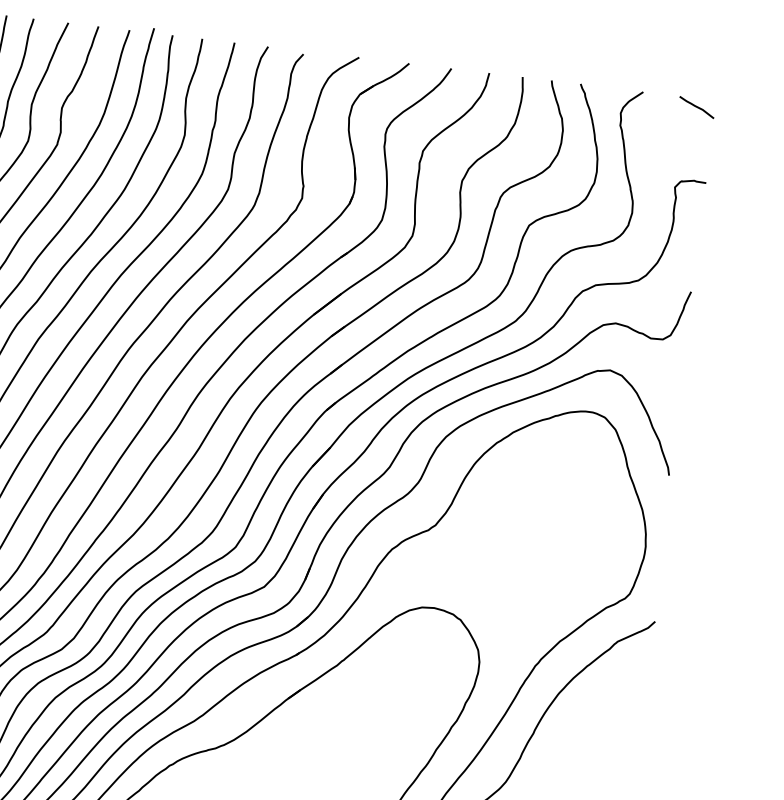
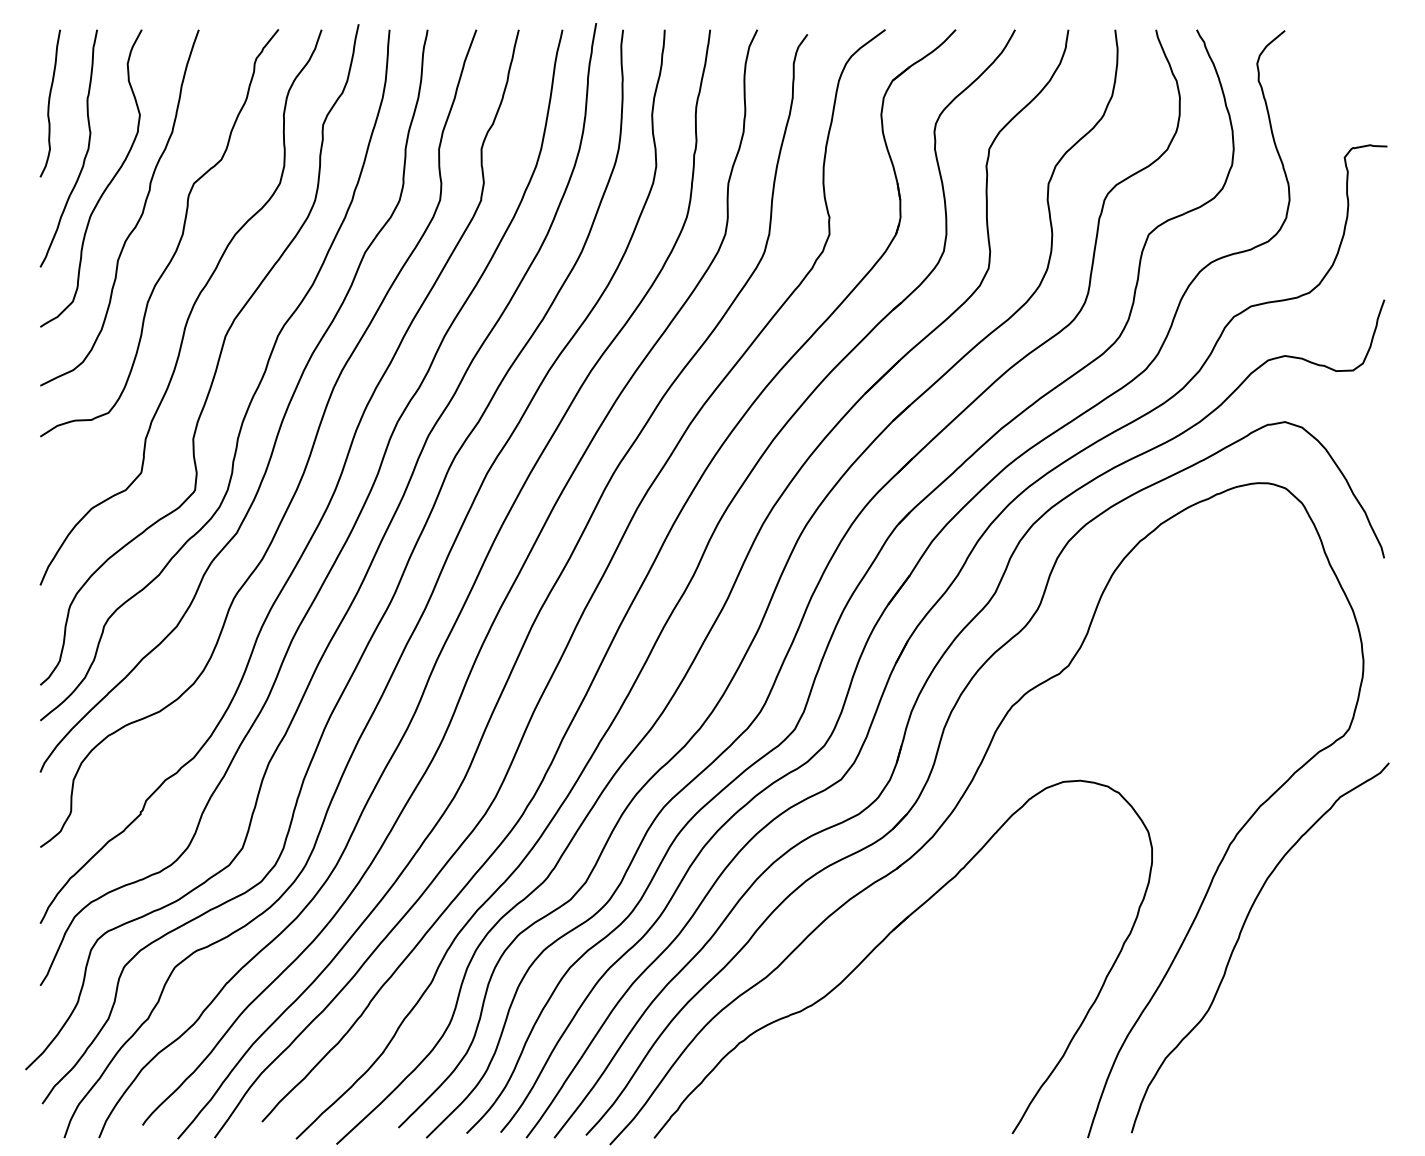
curve: (696, 107) -> (1361, 43), removed

